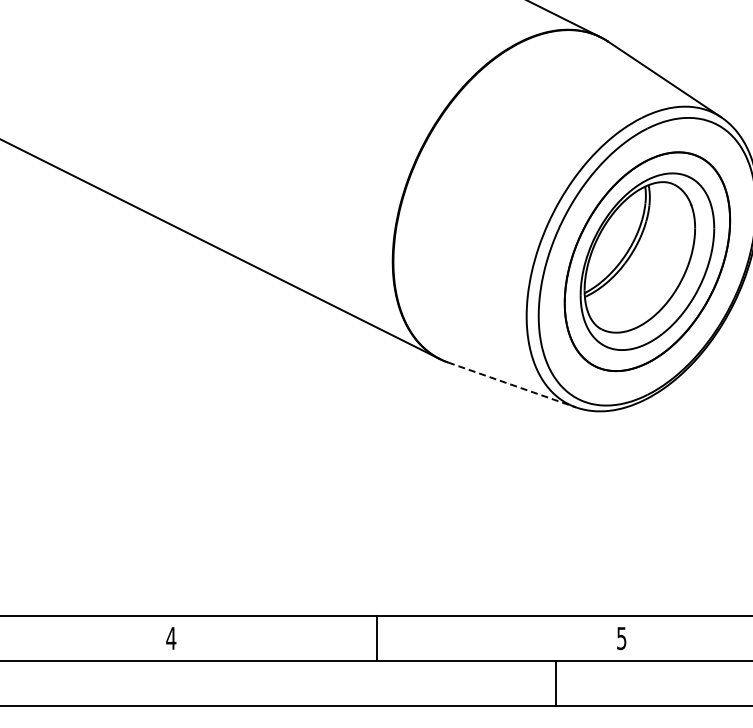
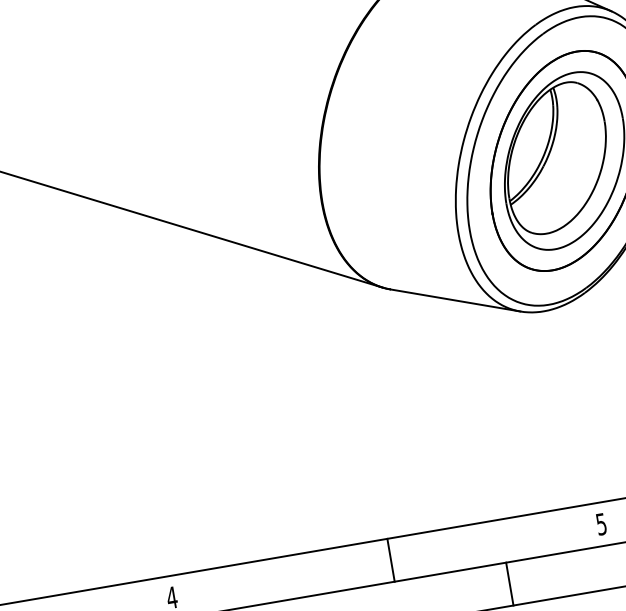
line: (512, 384) -> (455, 299), dashed -> solid
line: (376, 637) -> (390, 559), moved
line: (555, 682) -> (509, 583), moved

